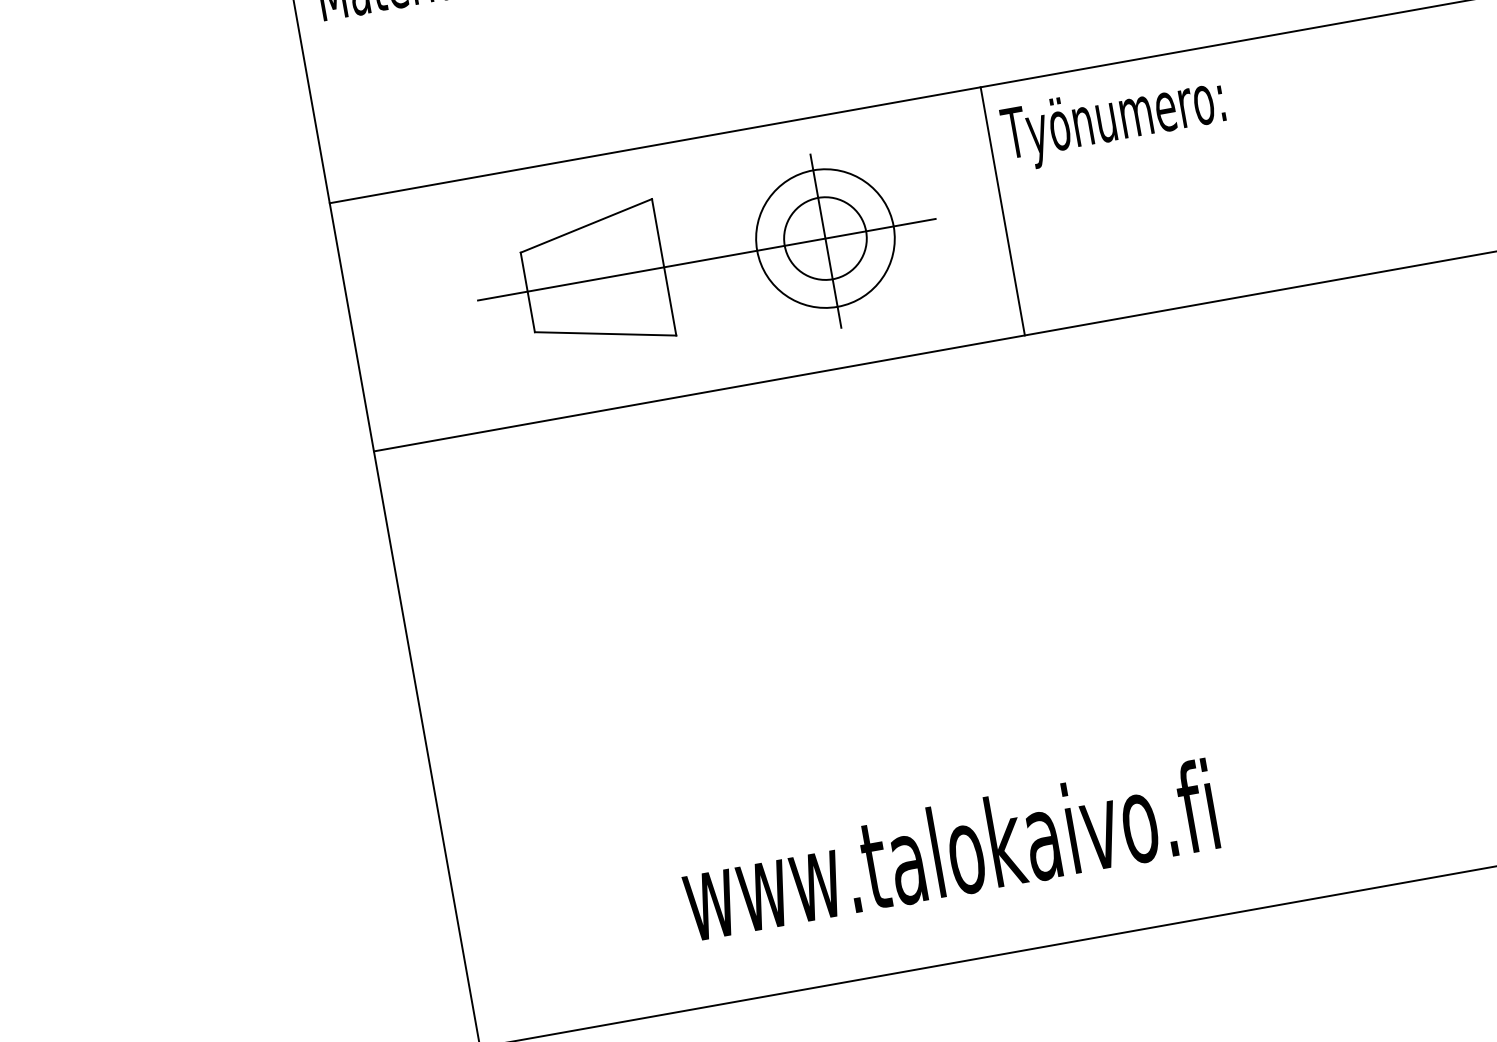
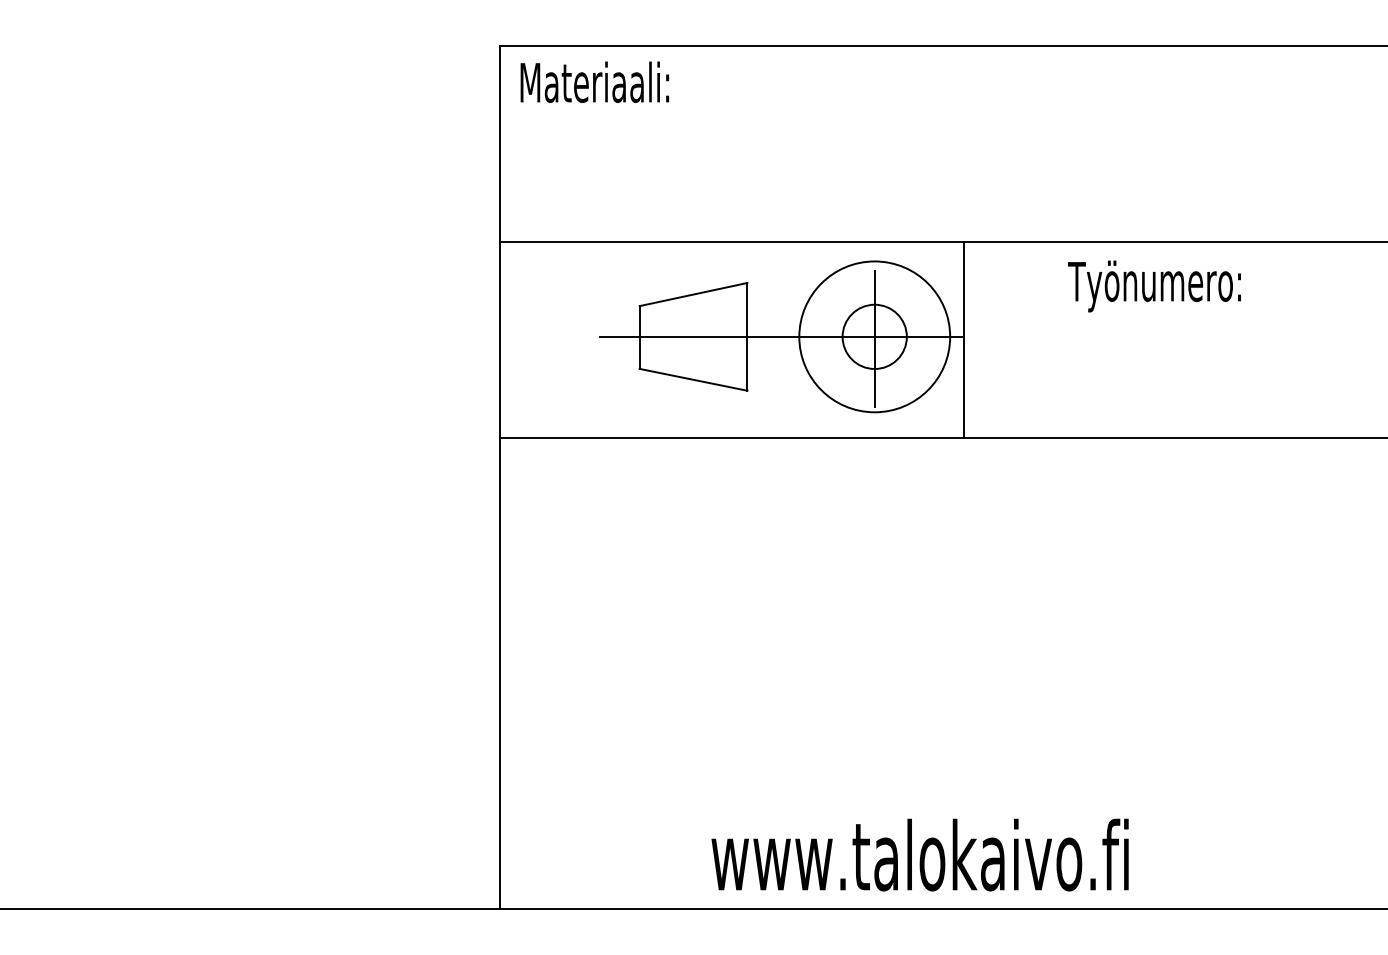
text: (1113, 121) -> (1154, 286), moved
line: (1003, 211) -> (964, 340), moved
circle: (825, 238) -> (874, 336), size x1.4
text: (948, 850) -> (919, 854), moved

